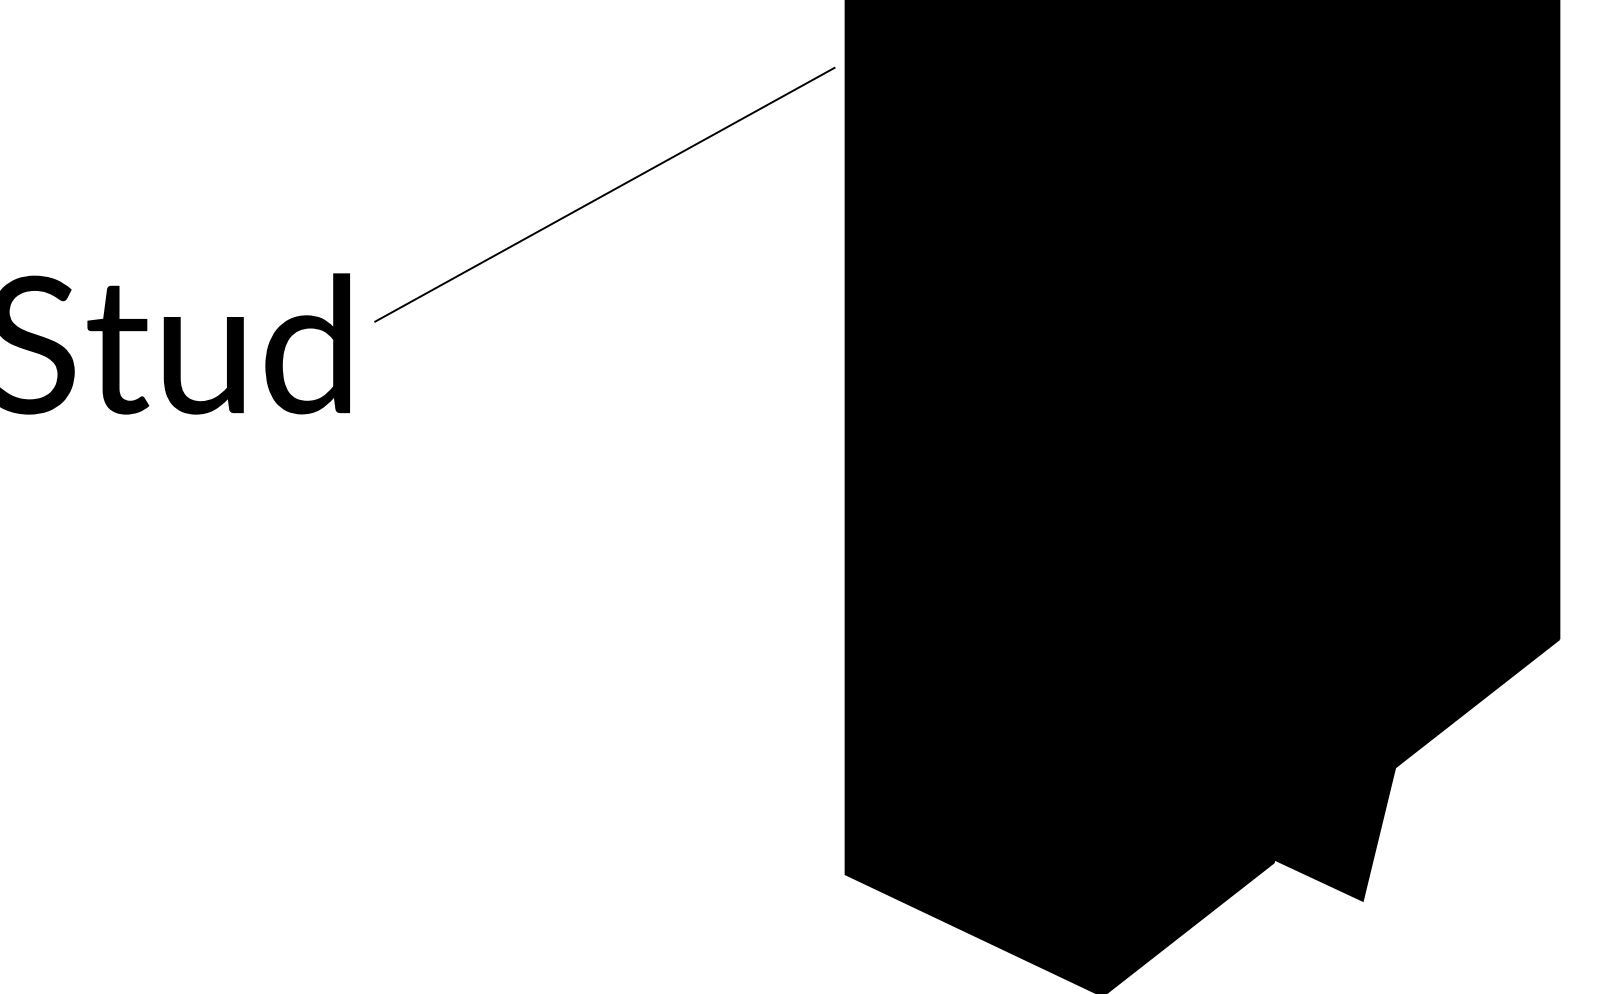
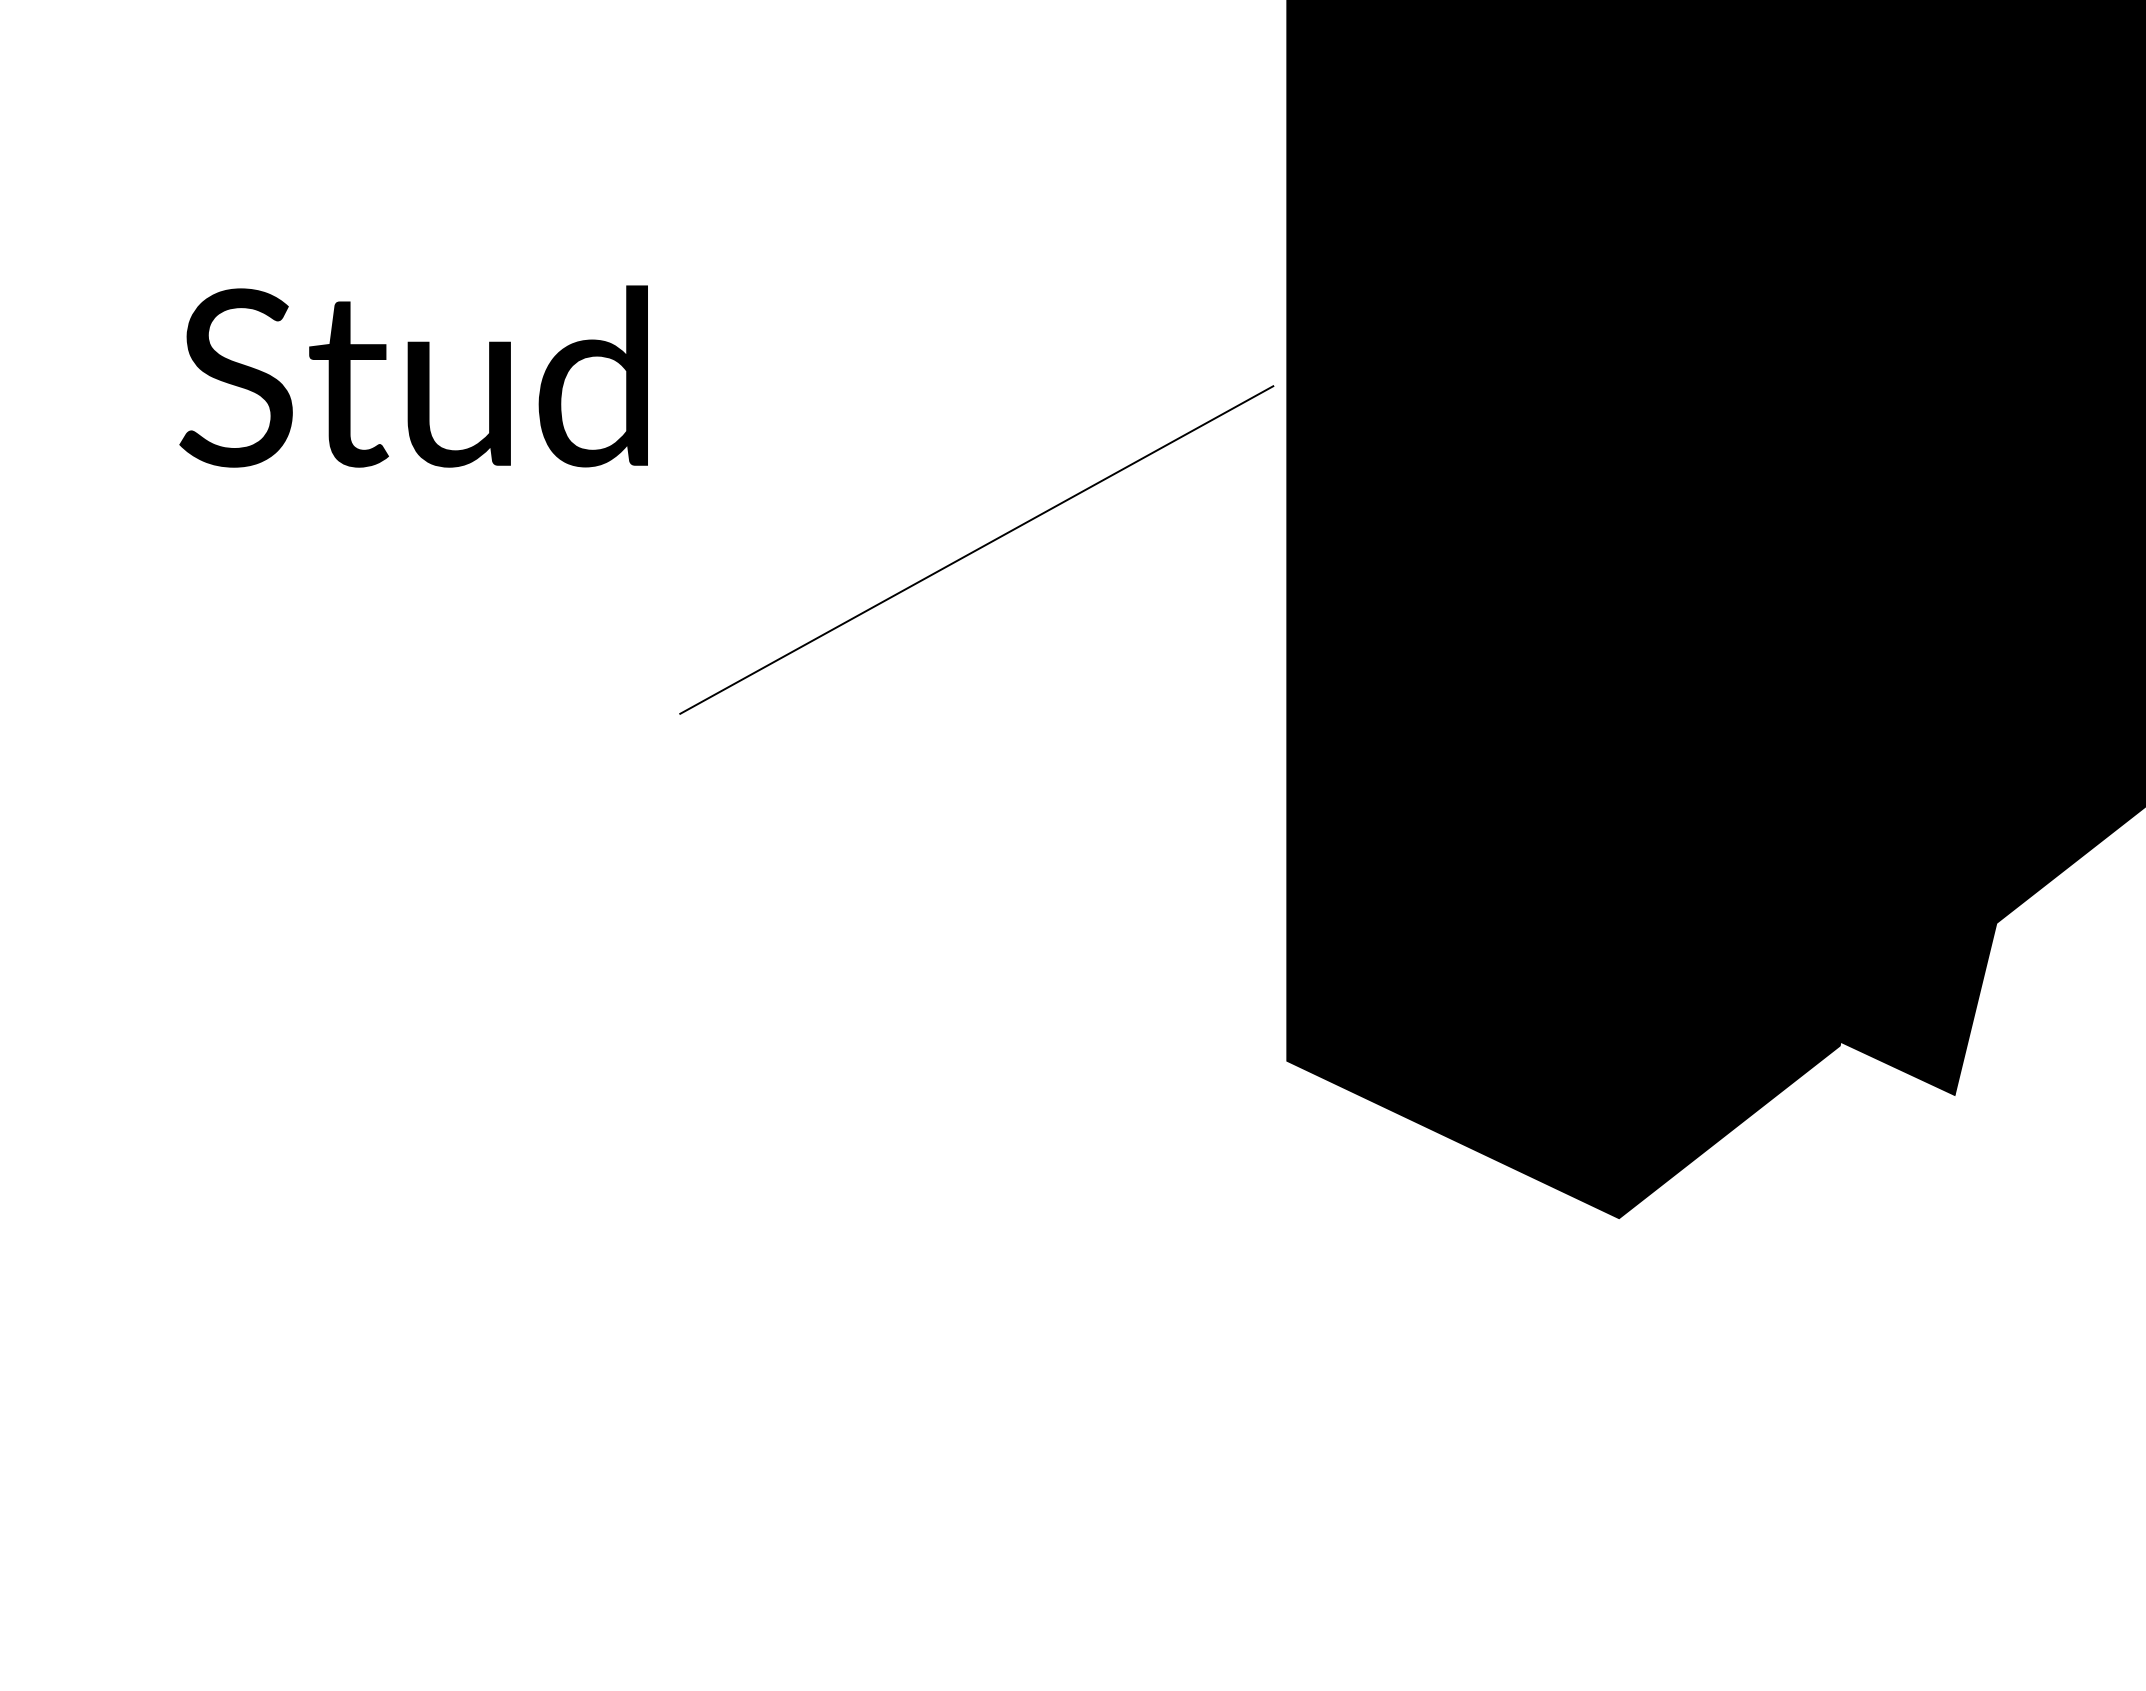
line: (604, 194) -> (976, 549), moved

